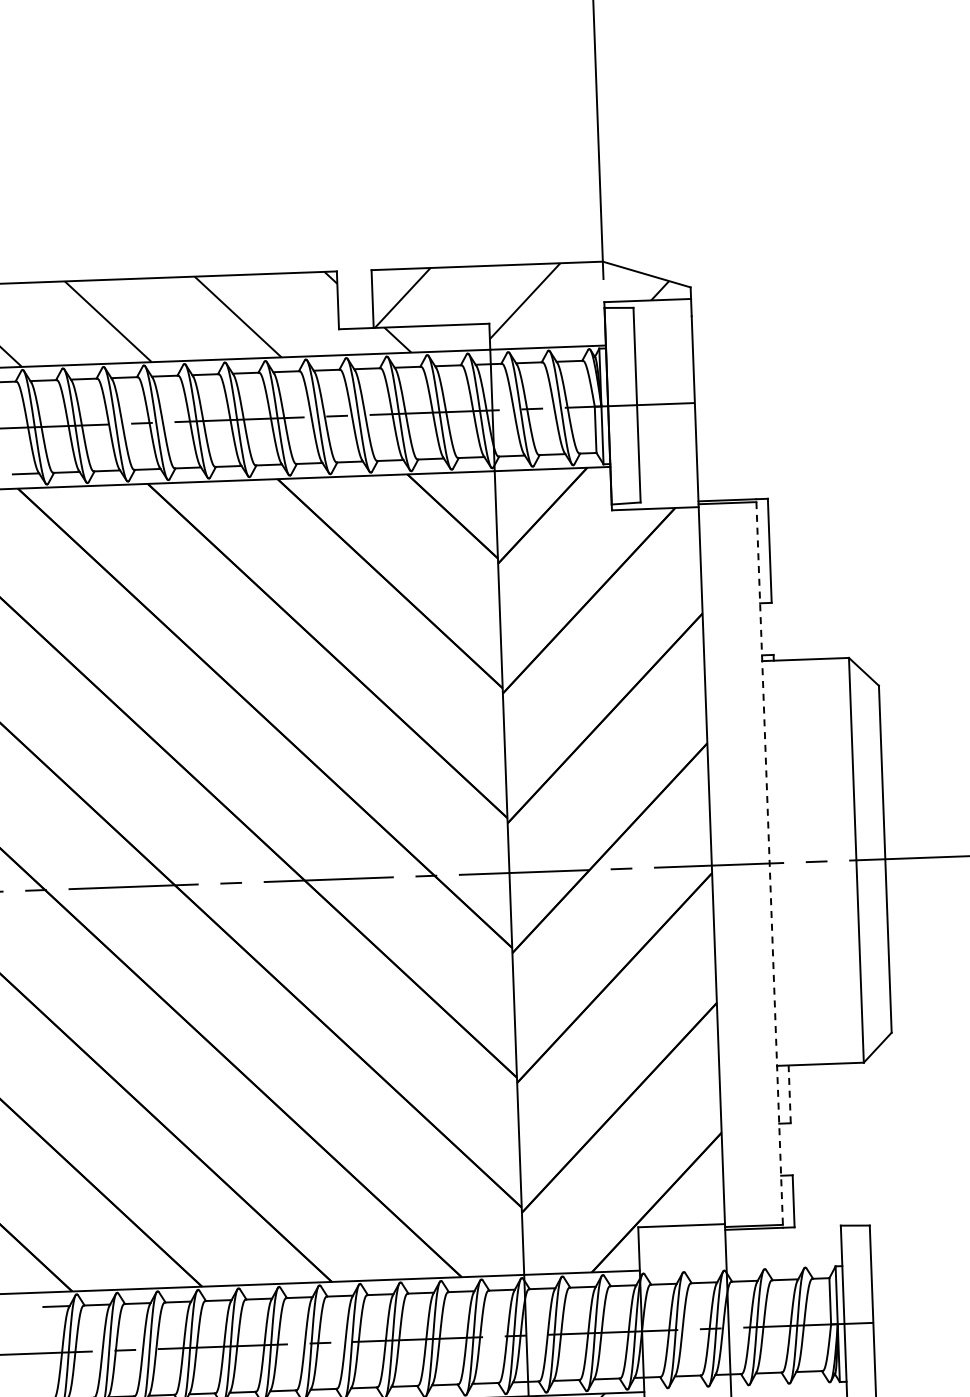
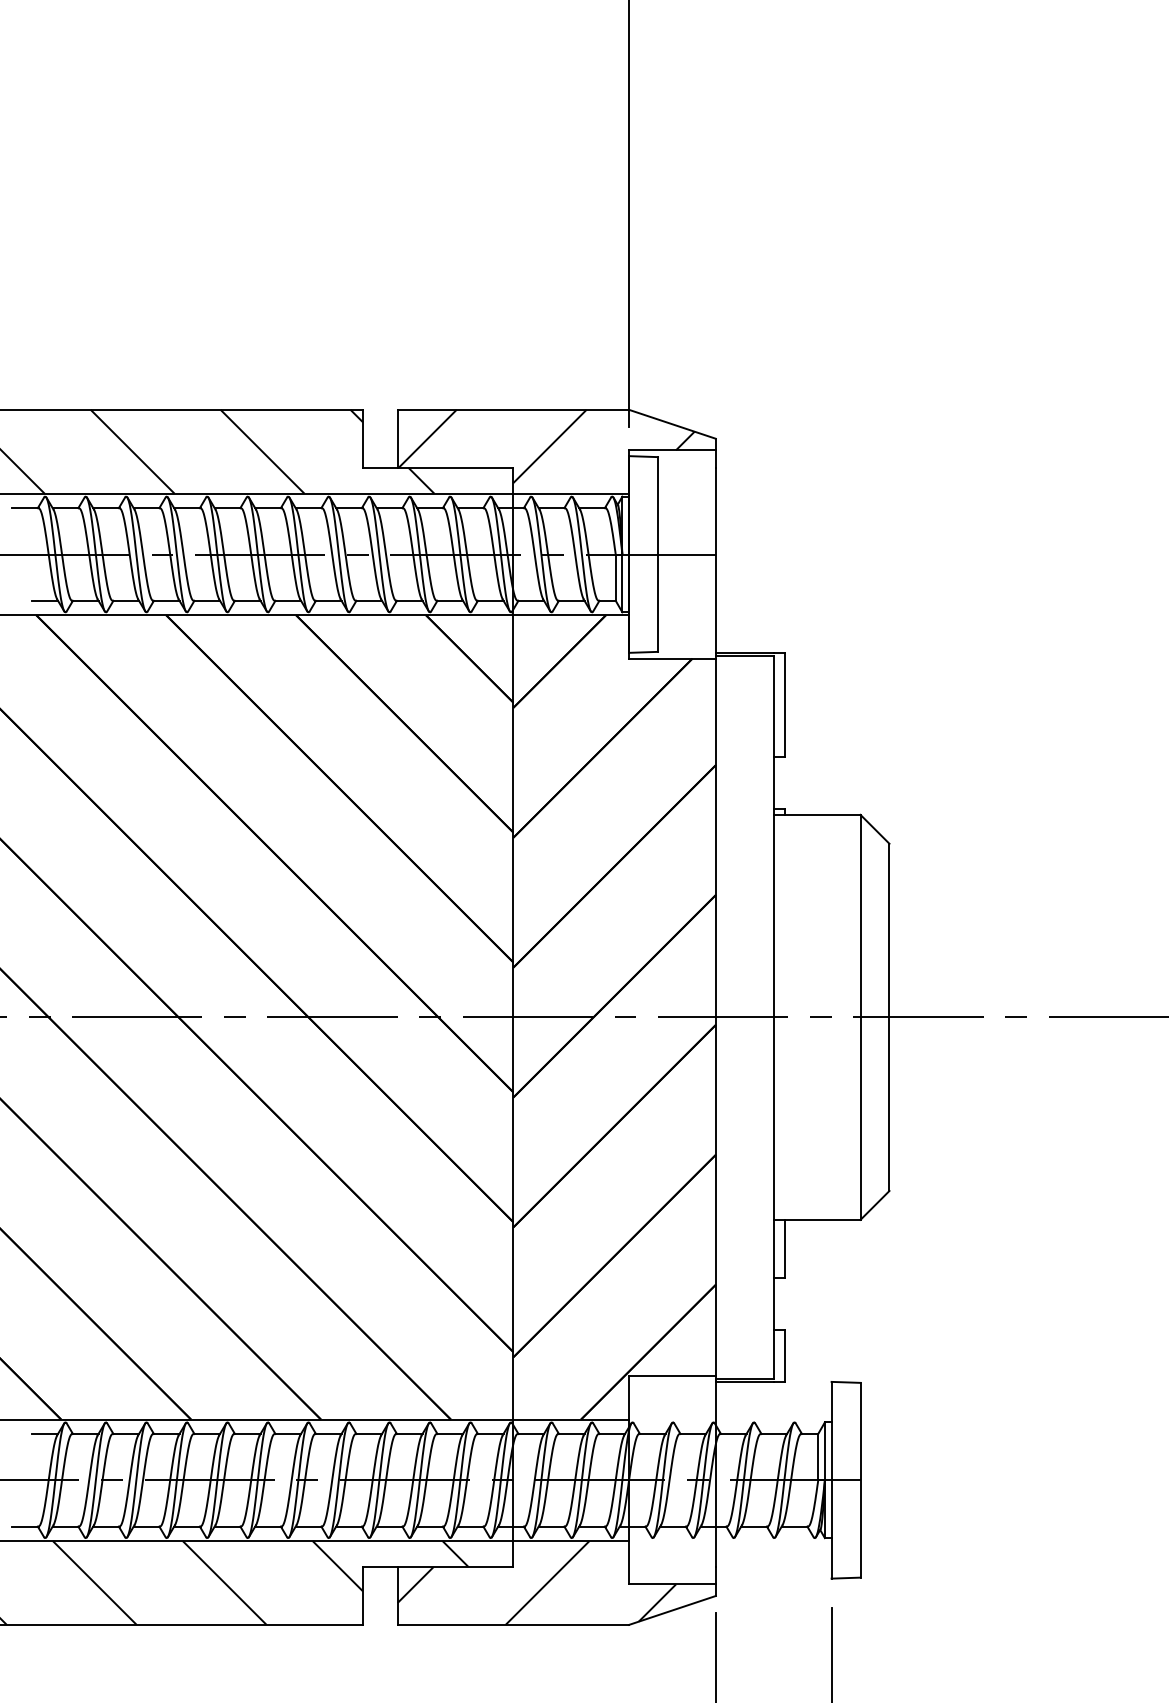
line: (769, 863) -> (773, 1017), dashed -> solid
line: (789, 1094) -> (785, 1248), dashed -> solid

